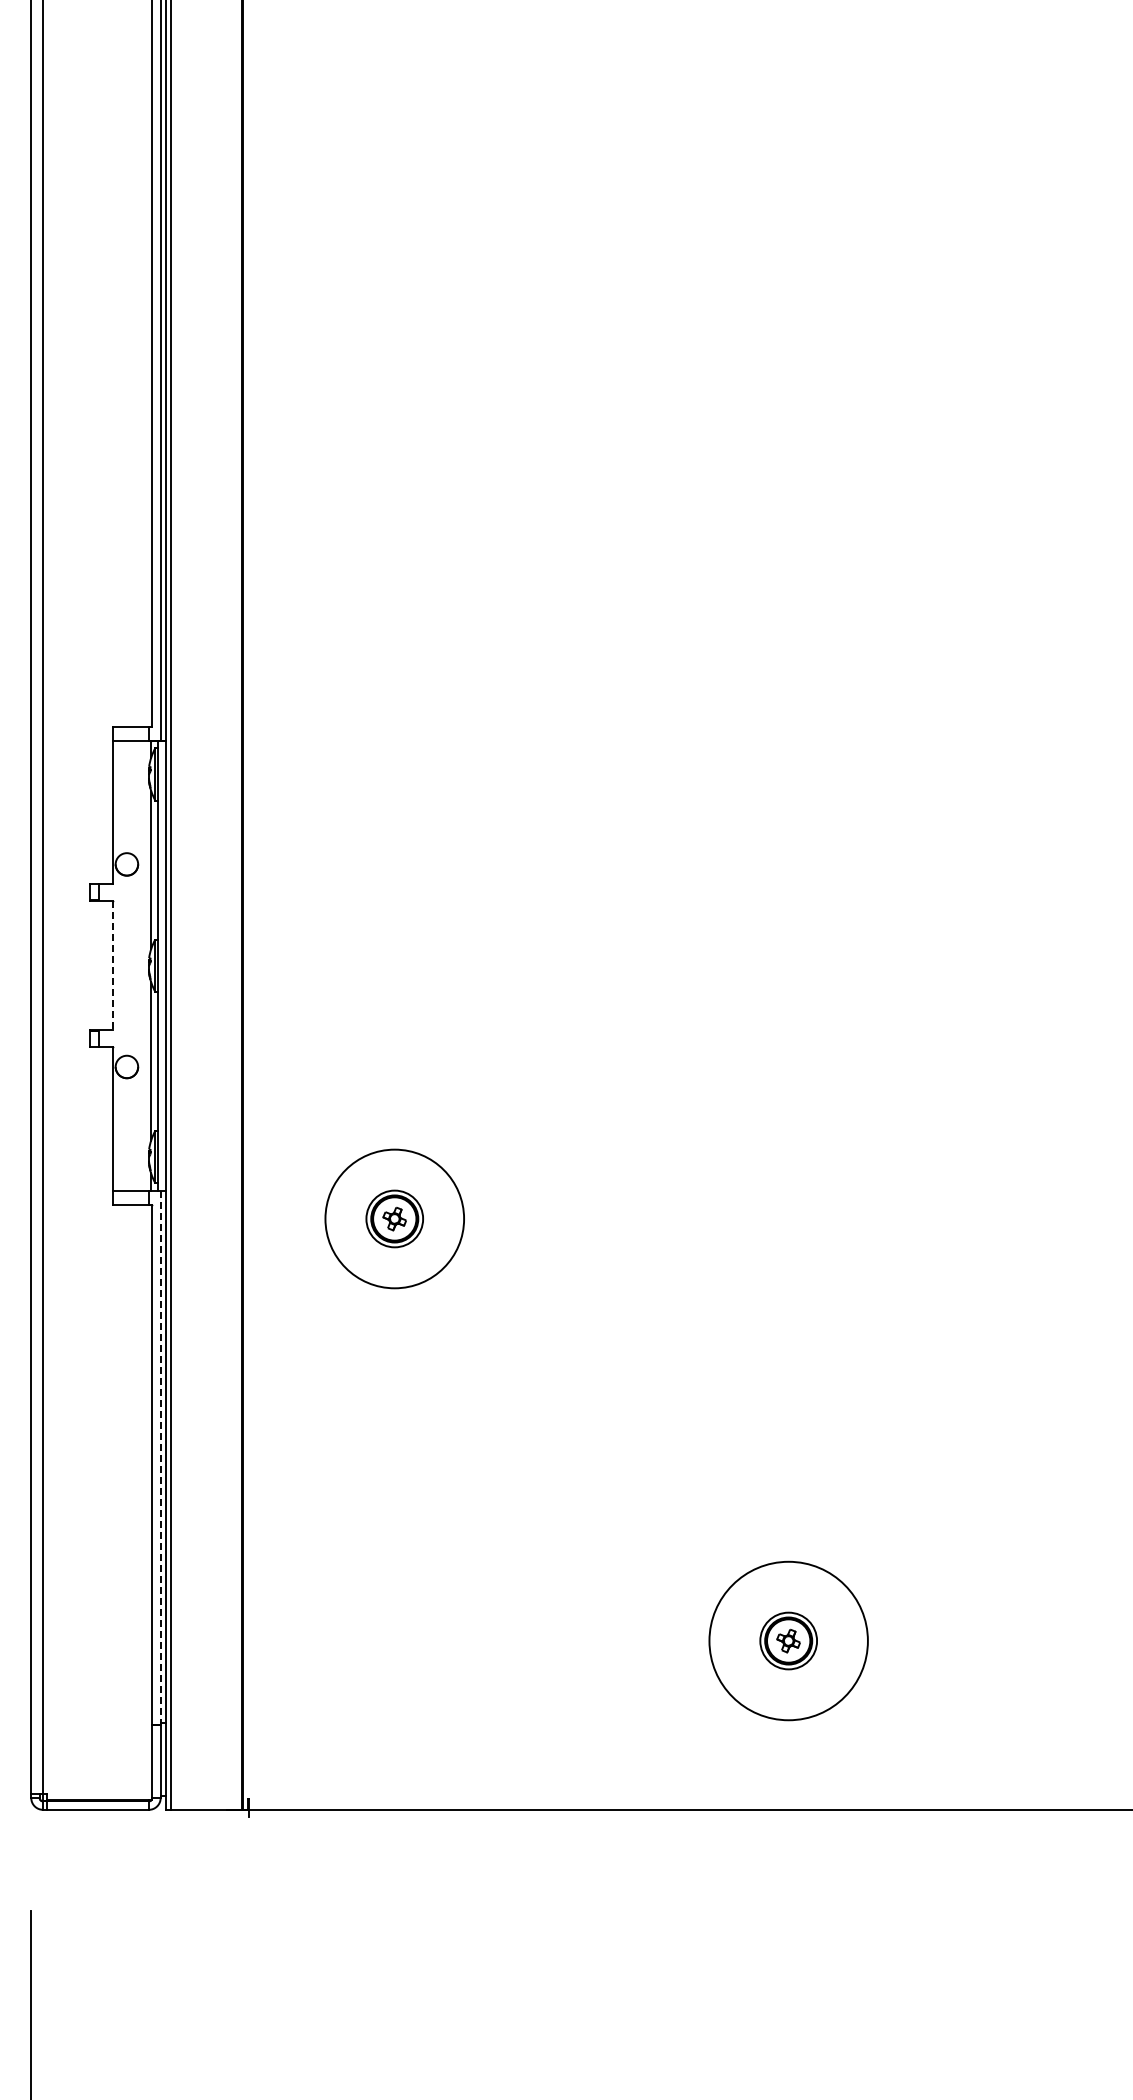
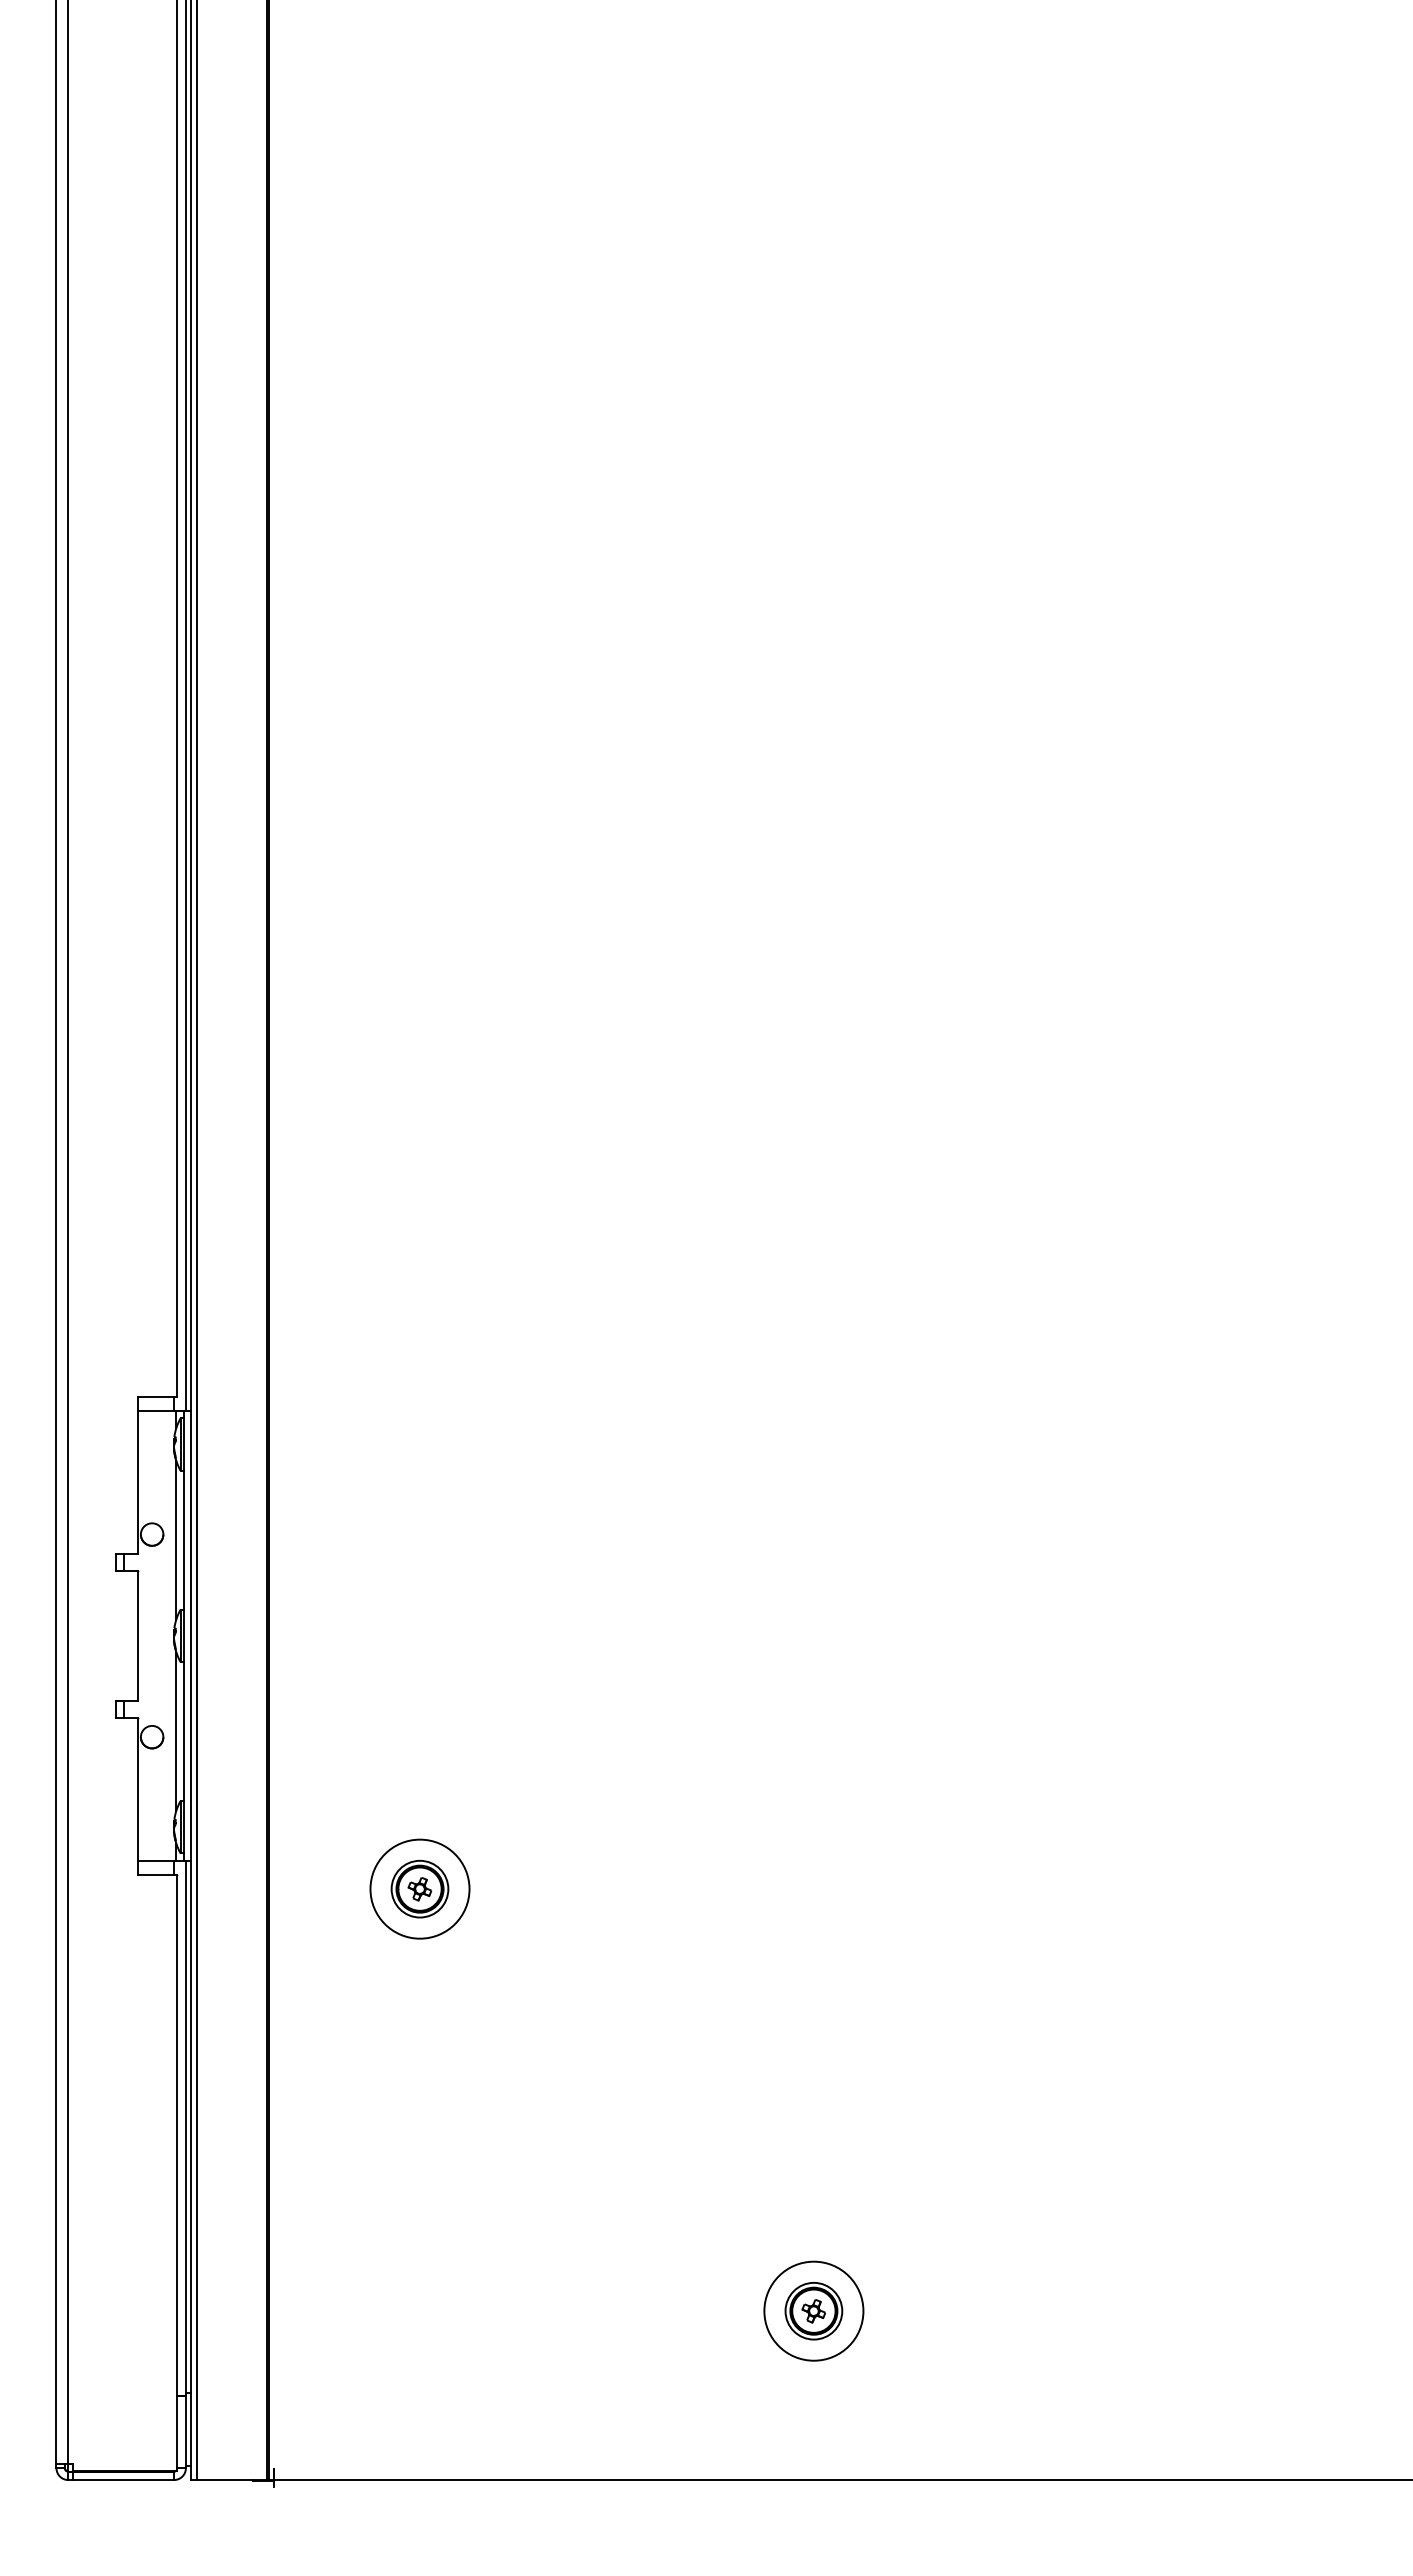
line: (113, 965) -> (138, 1635), dashed -> solid
circle: (394, 1218) -> (419, 1888), size x0.71
line: (160, 1456) -> (185, 2126), dashed -> solid
circle: (788, 1640) -> (813, 2310), size x0.62

